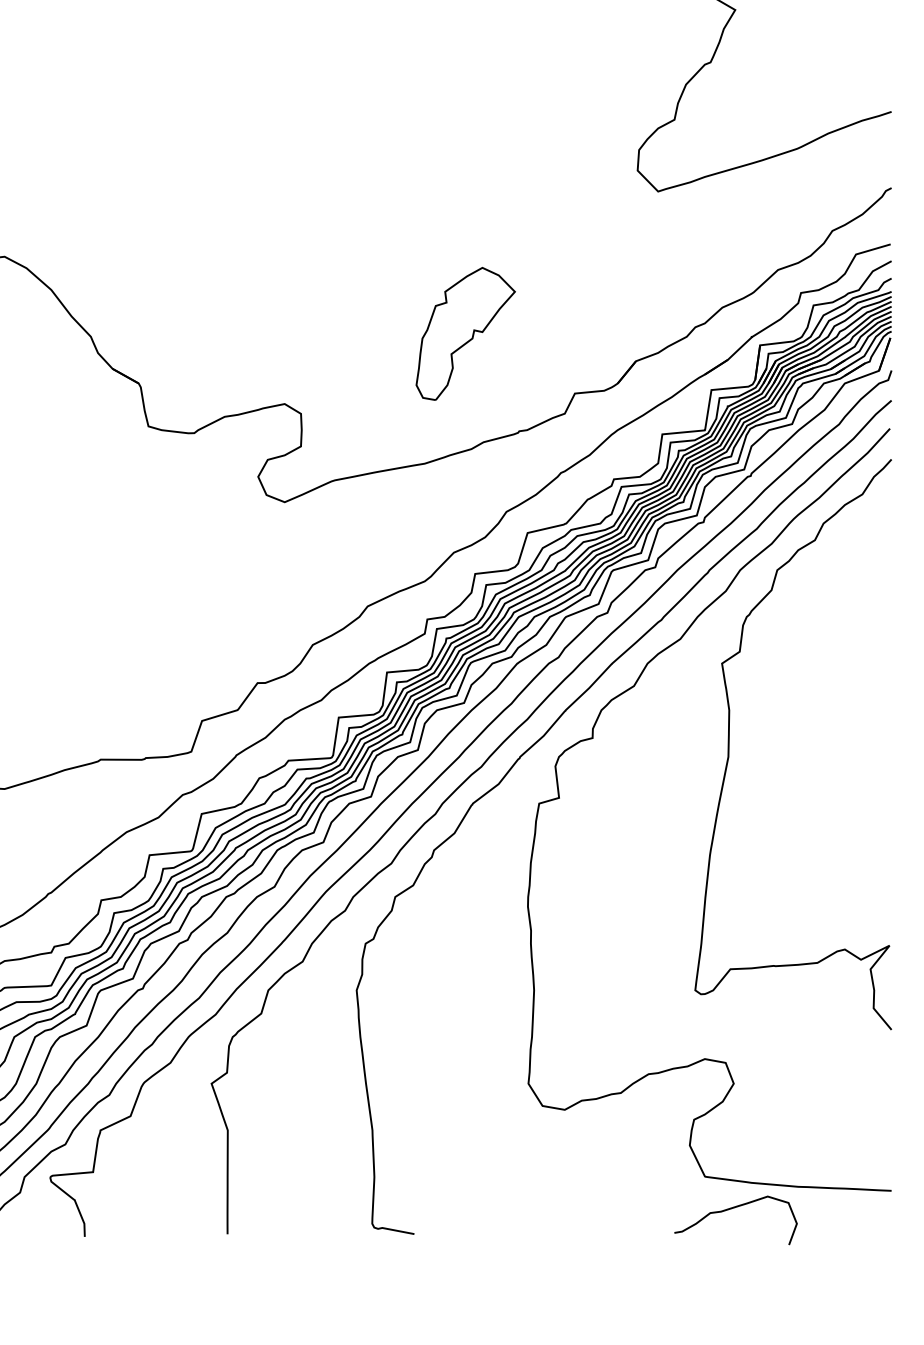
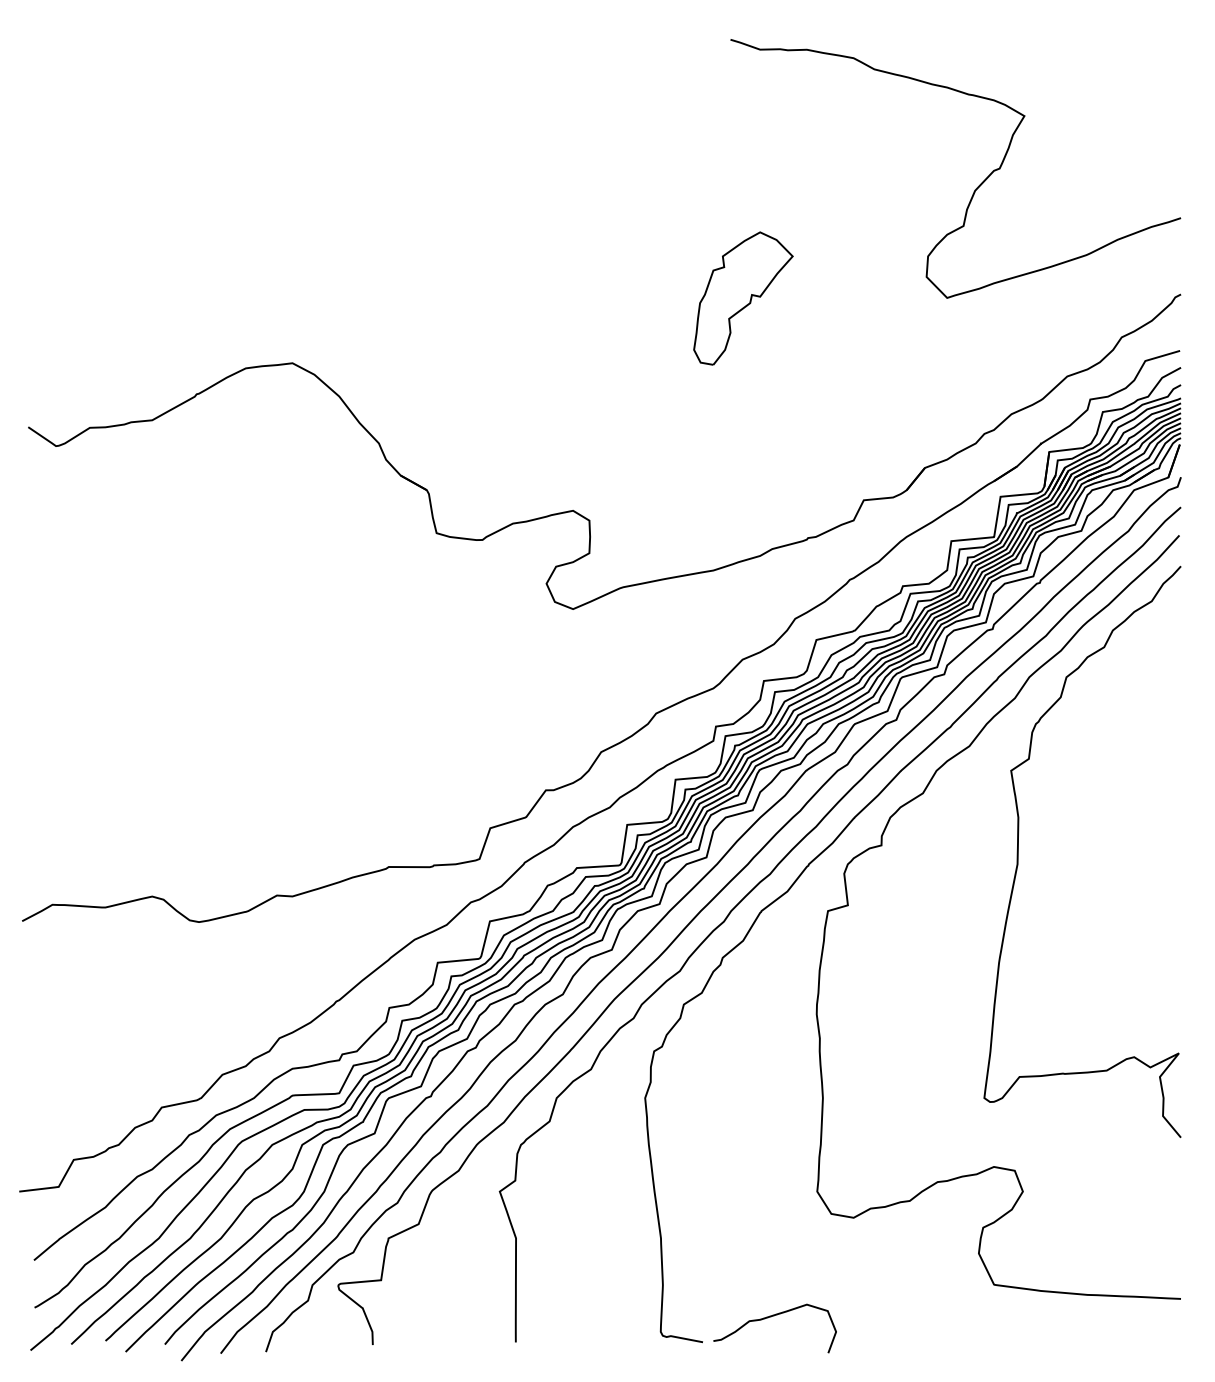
part: (465, 333) -> (743, 298), moved
curve: (732, 1209) -> (771, 1317), moved

